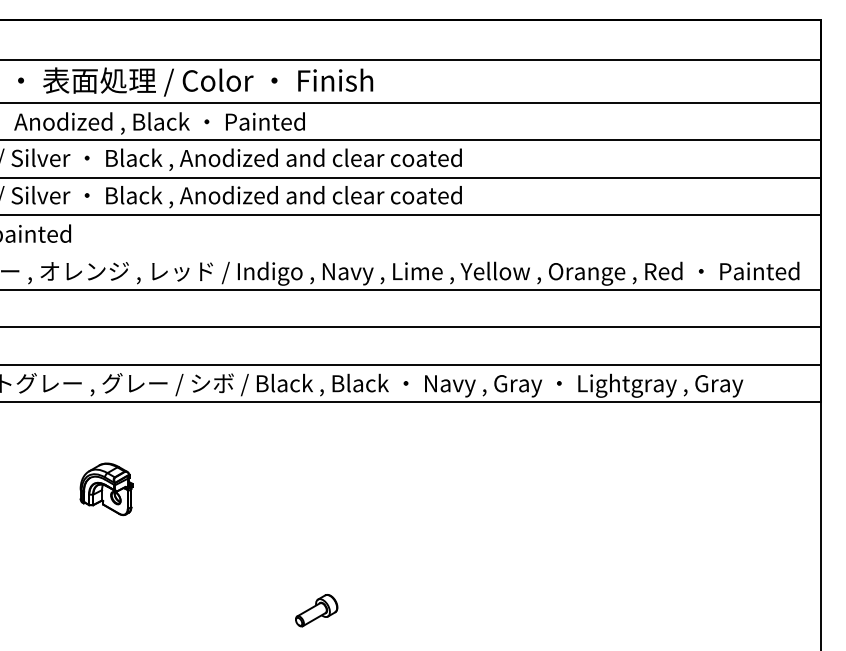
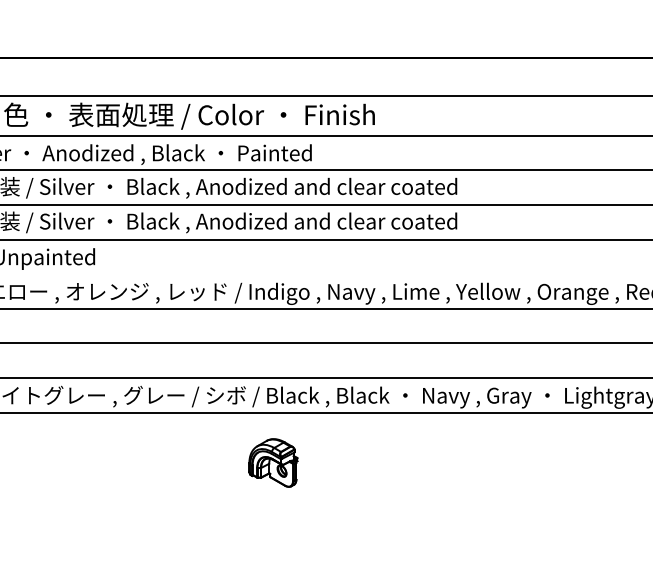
part: (106, 489) -> (273, 463), moved

